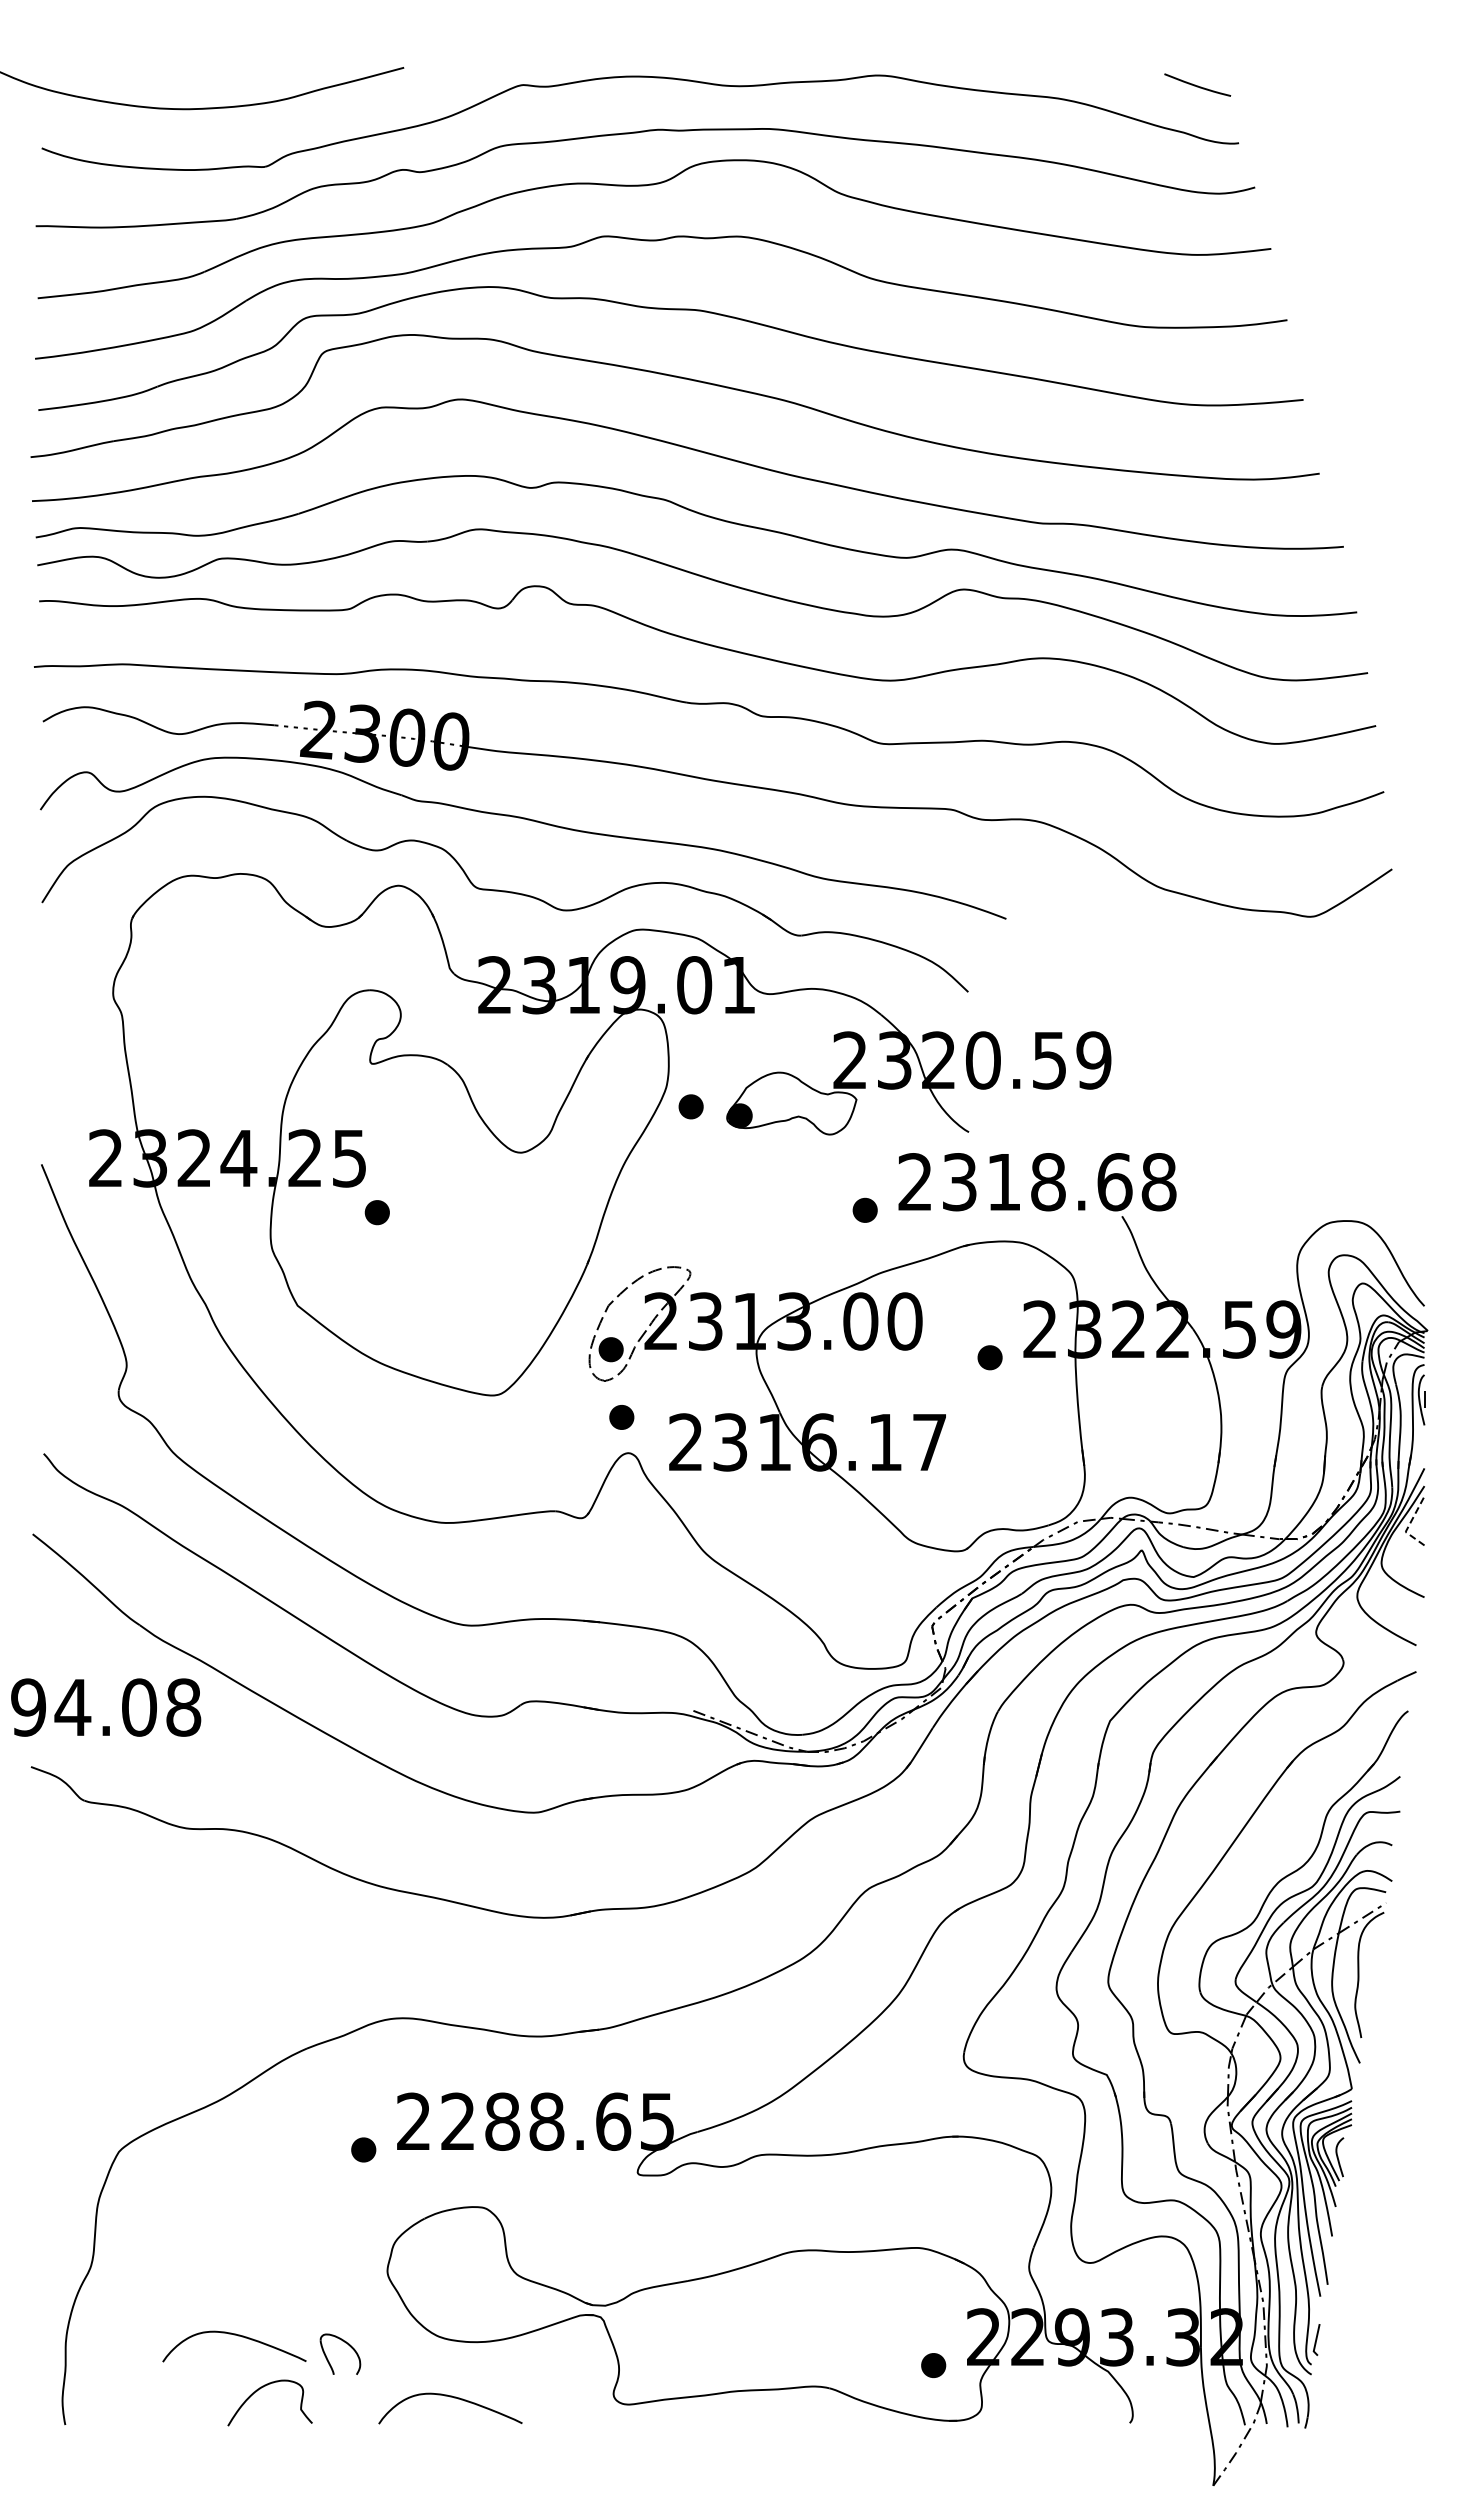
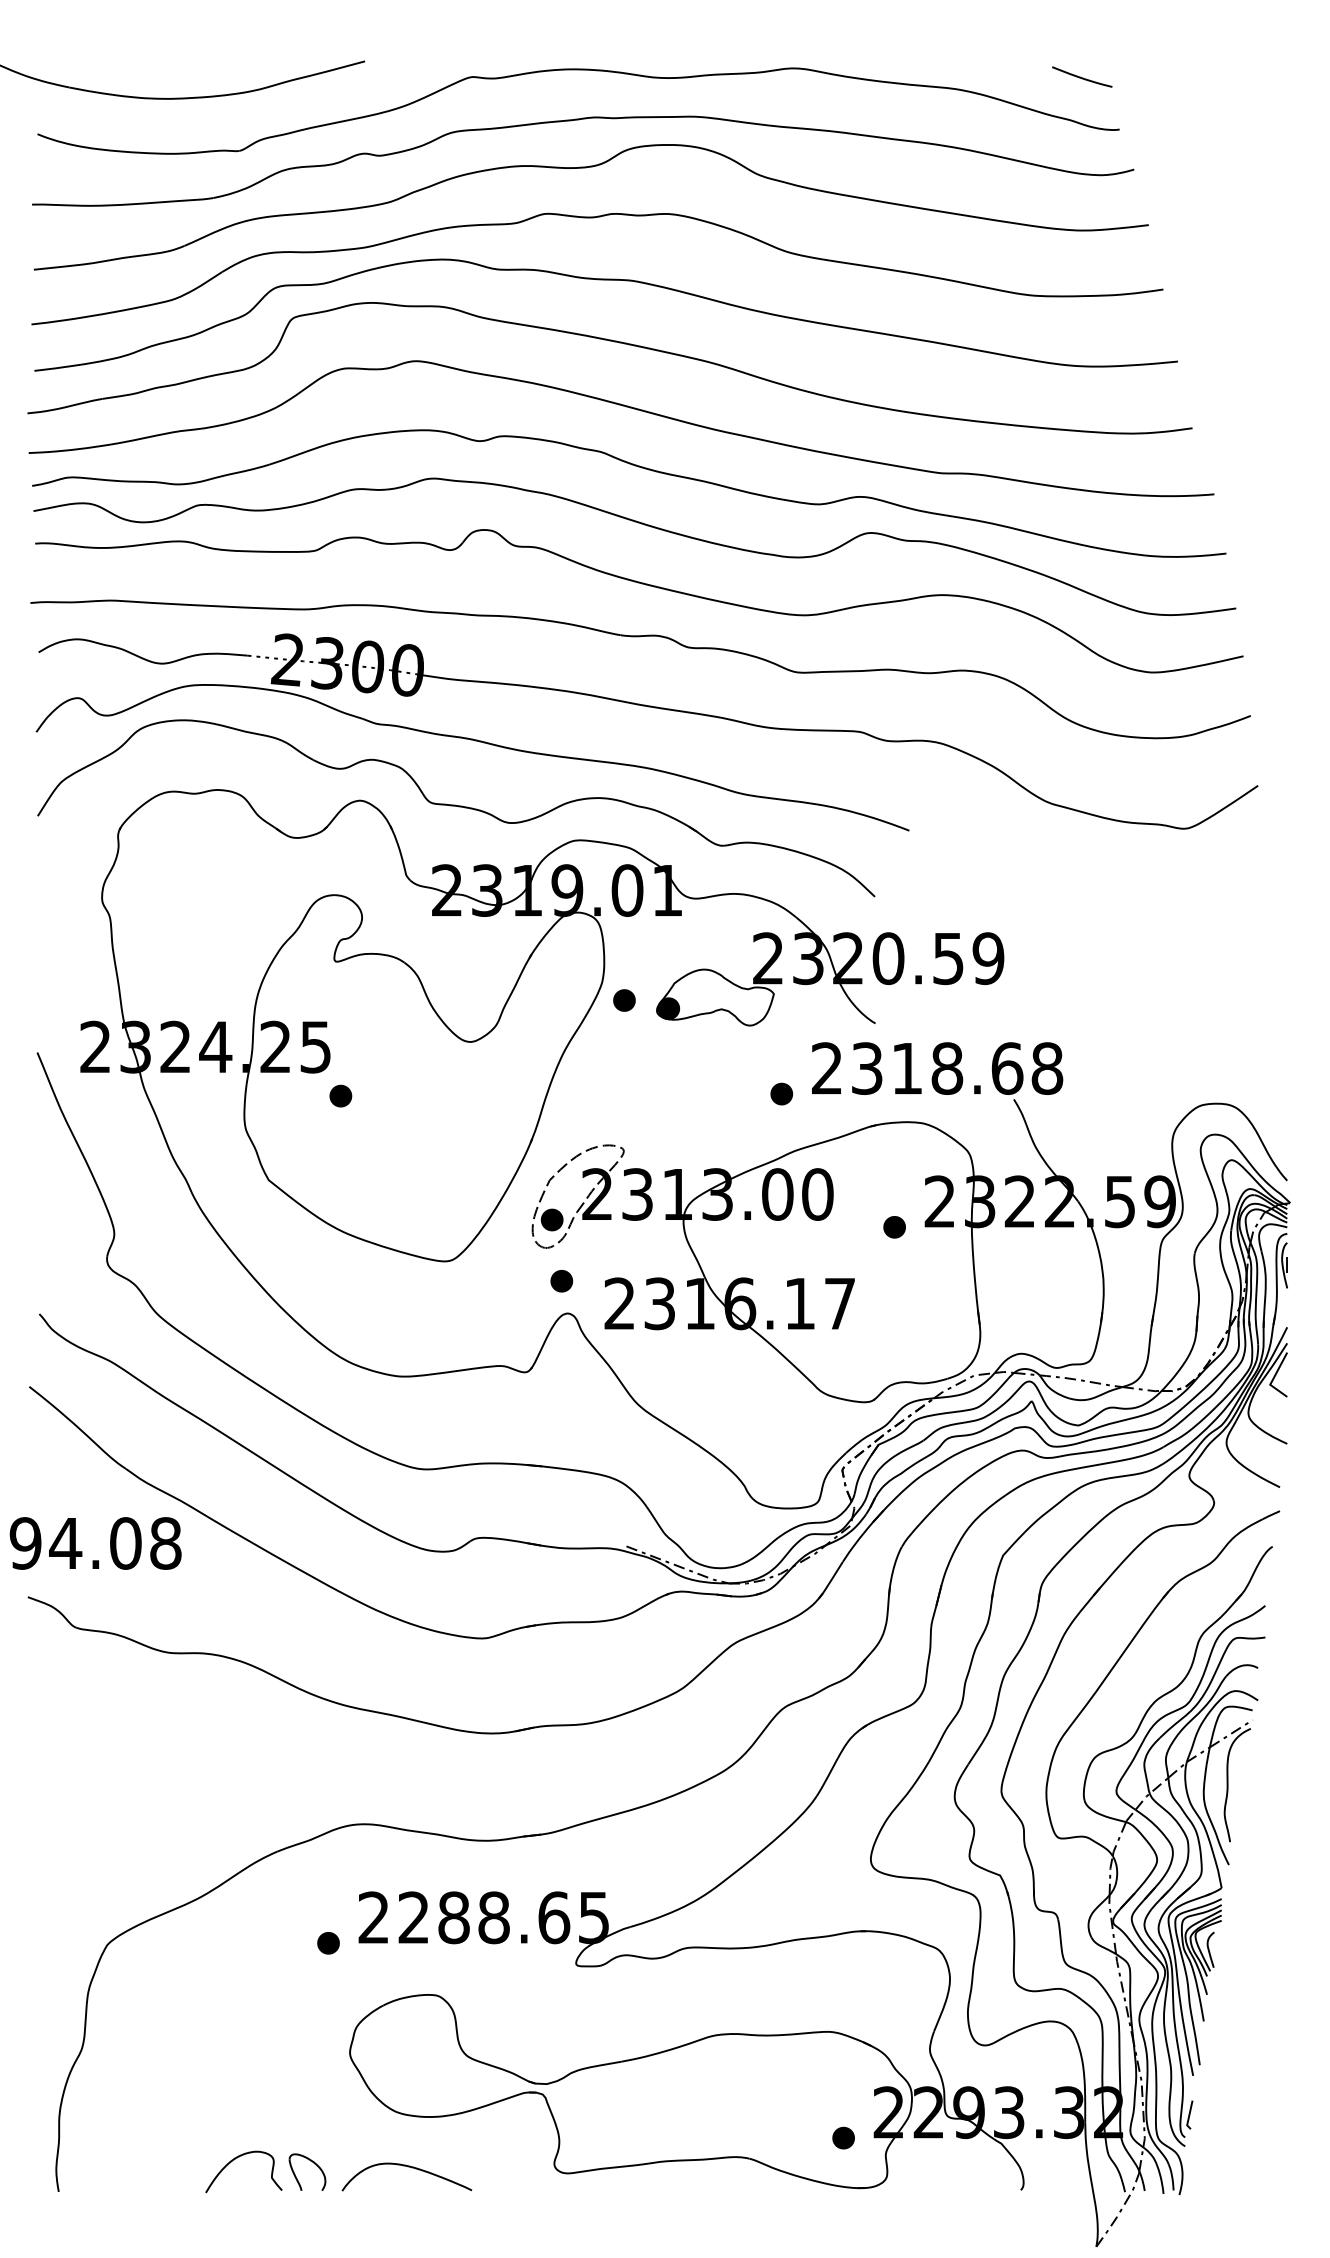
line: (1409, 1525) -> (1273, 1378), dashed -> solid
curve: (238, 2336) -> (215, 2111), removed
part: (345, 2343) -> (312, 2162), moved

